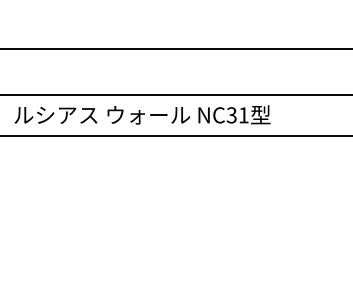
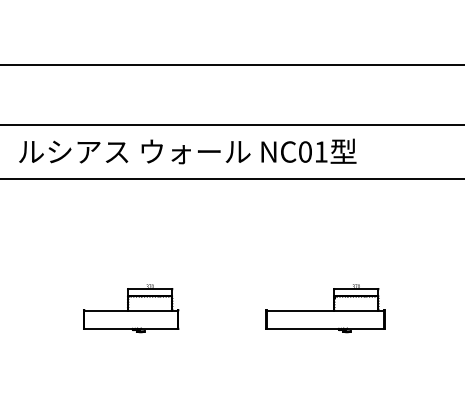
text: (231, 115) -> (304, 152), NC31 -> NC01
part: (99, 233) -> (131, 307), added
part: (246, 233) -> (324, 307), added

